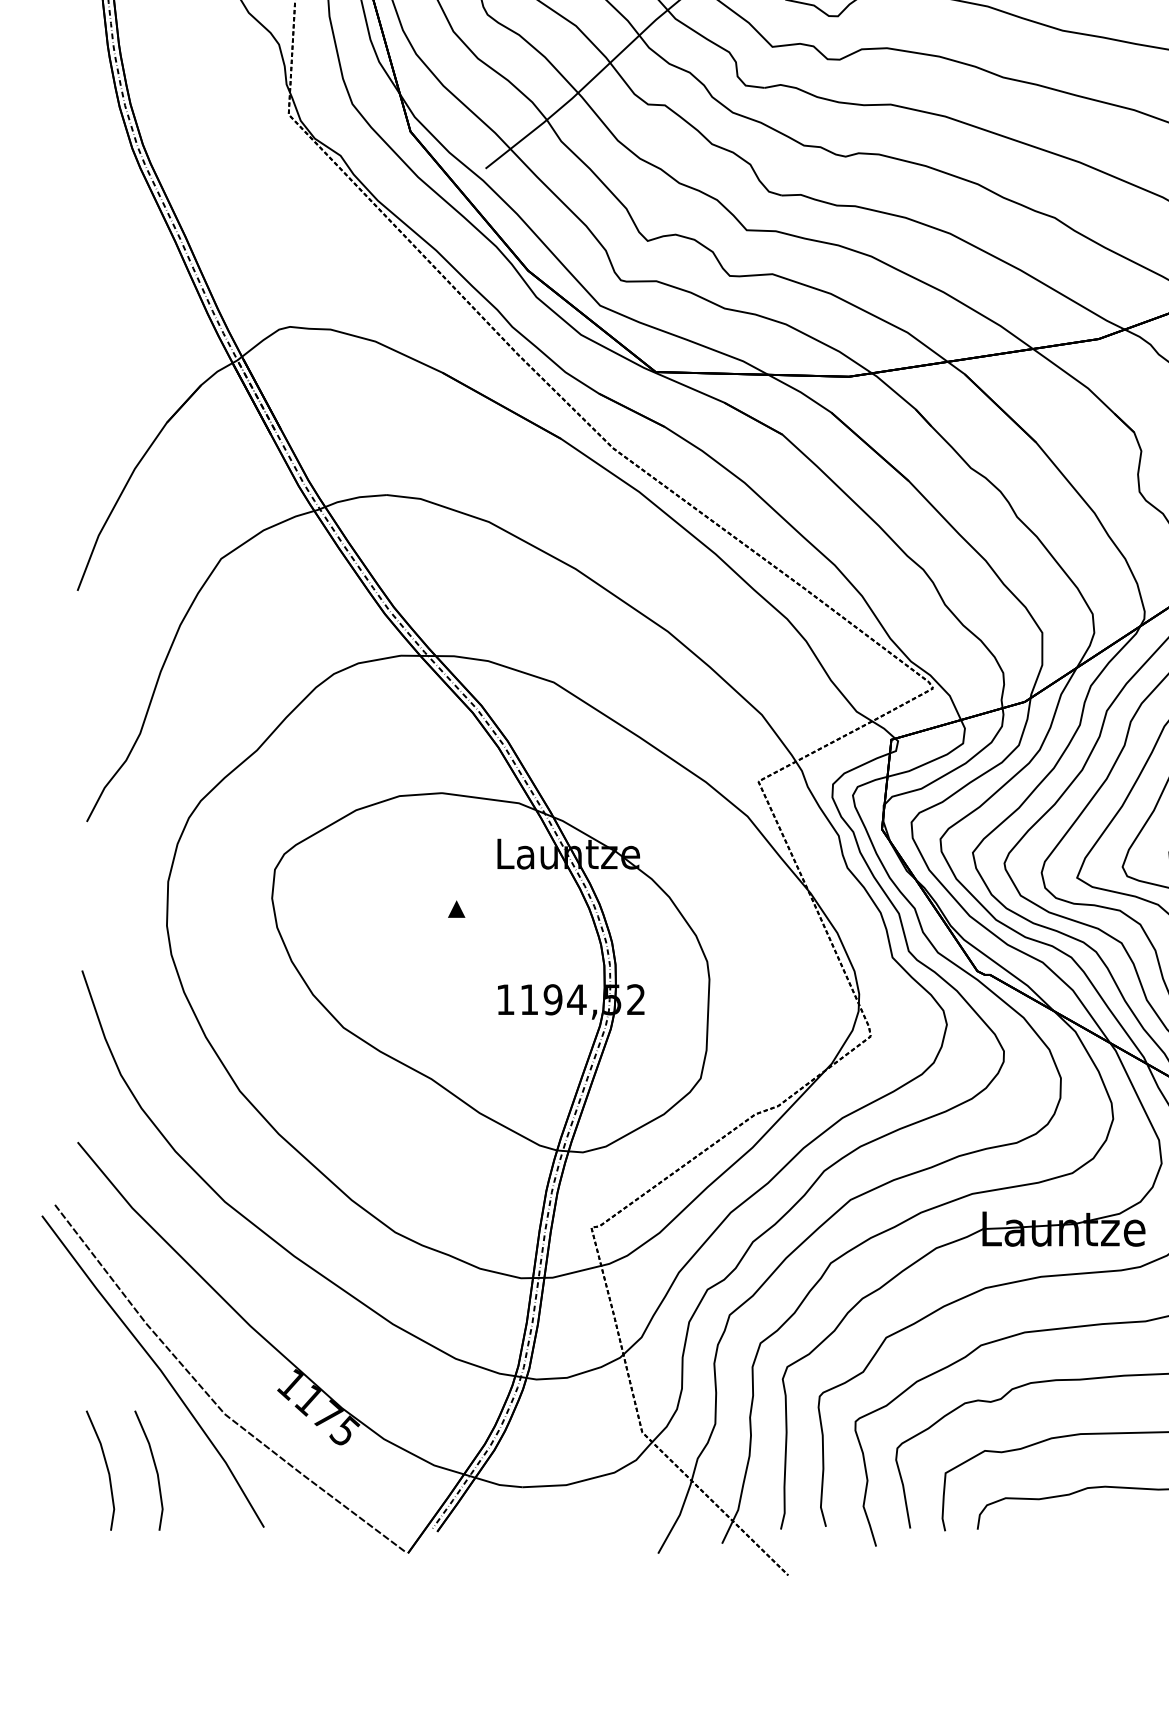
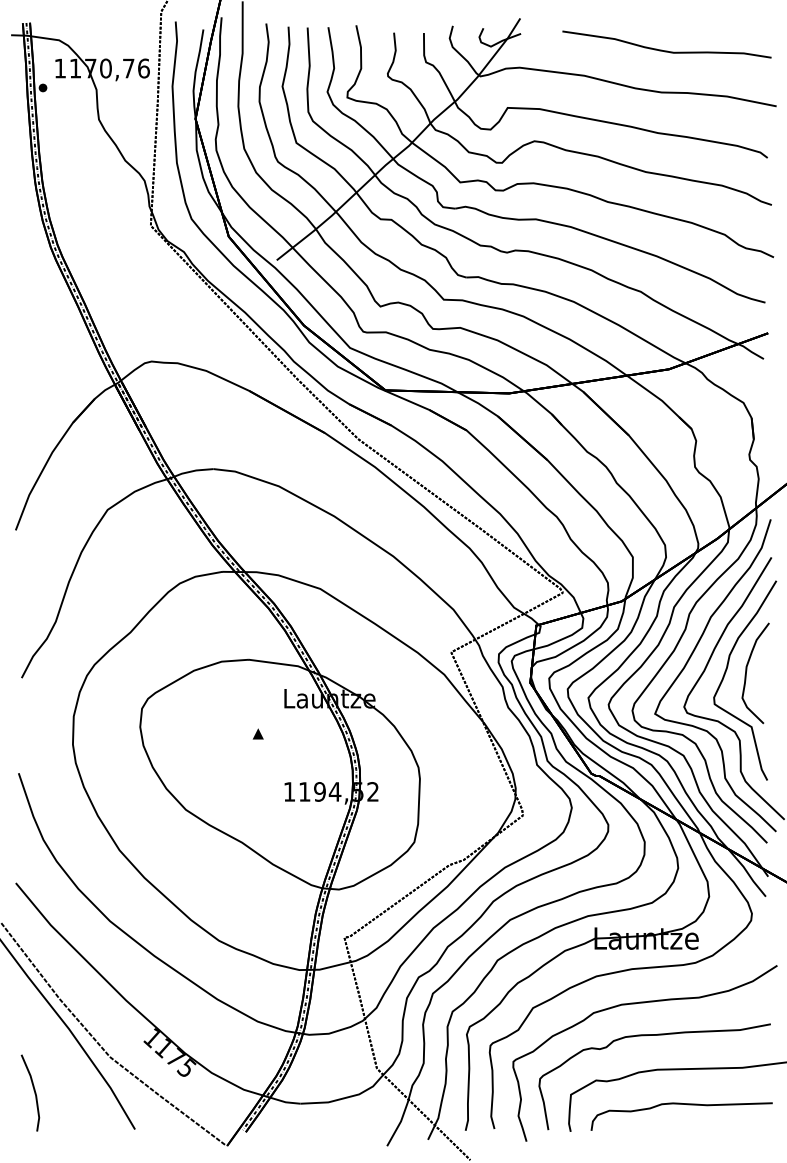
line: (153, 1466) -> (64, 1090), removed

